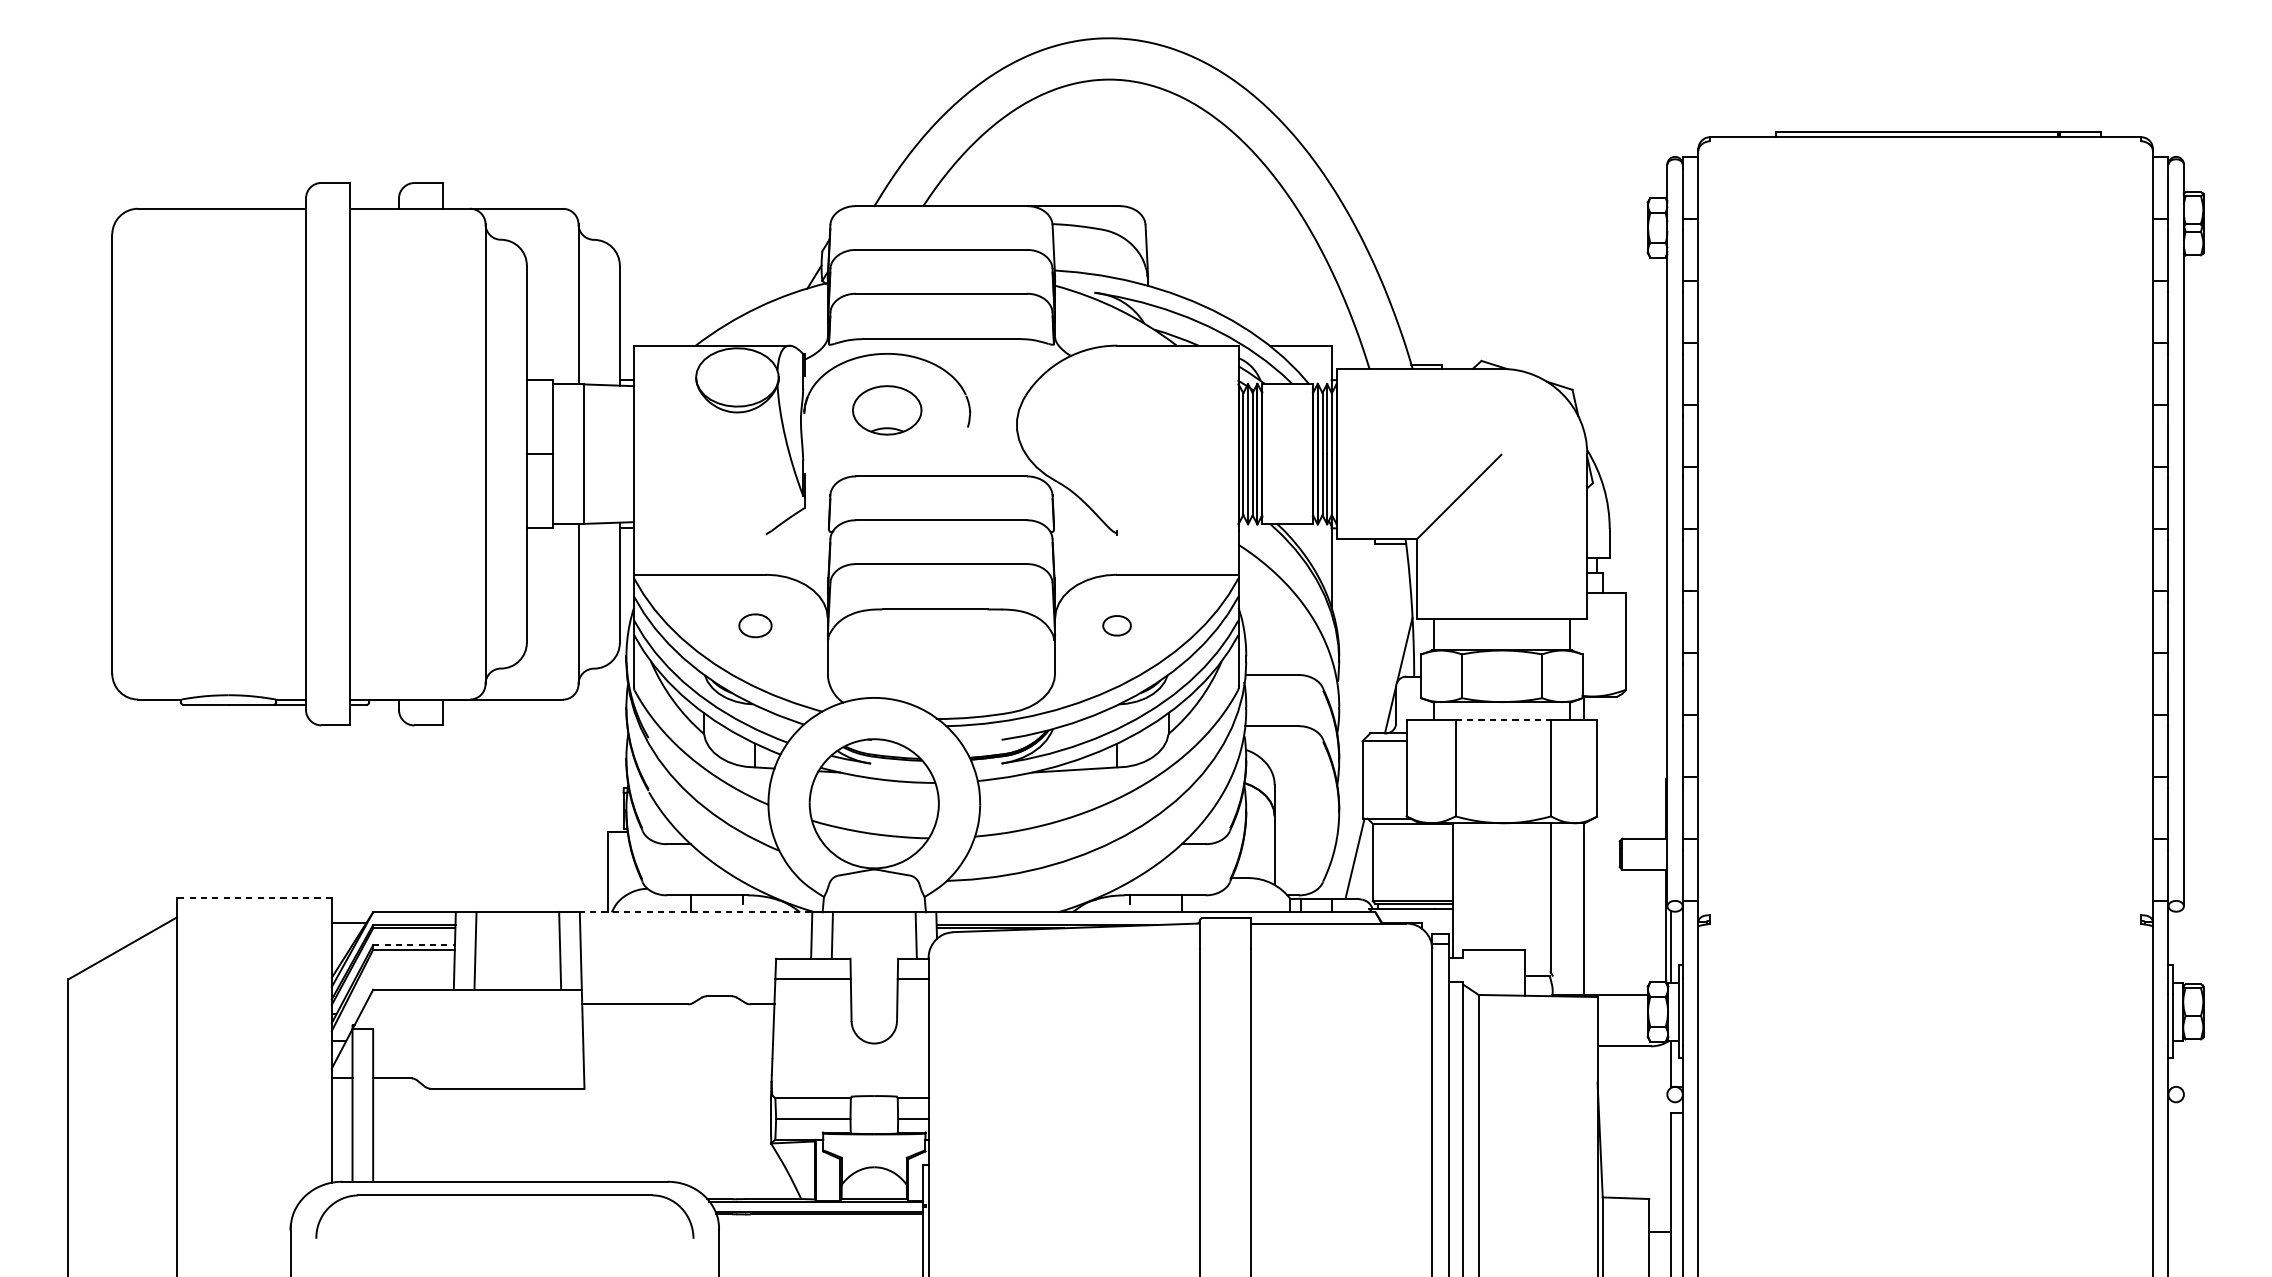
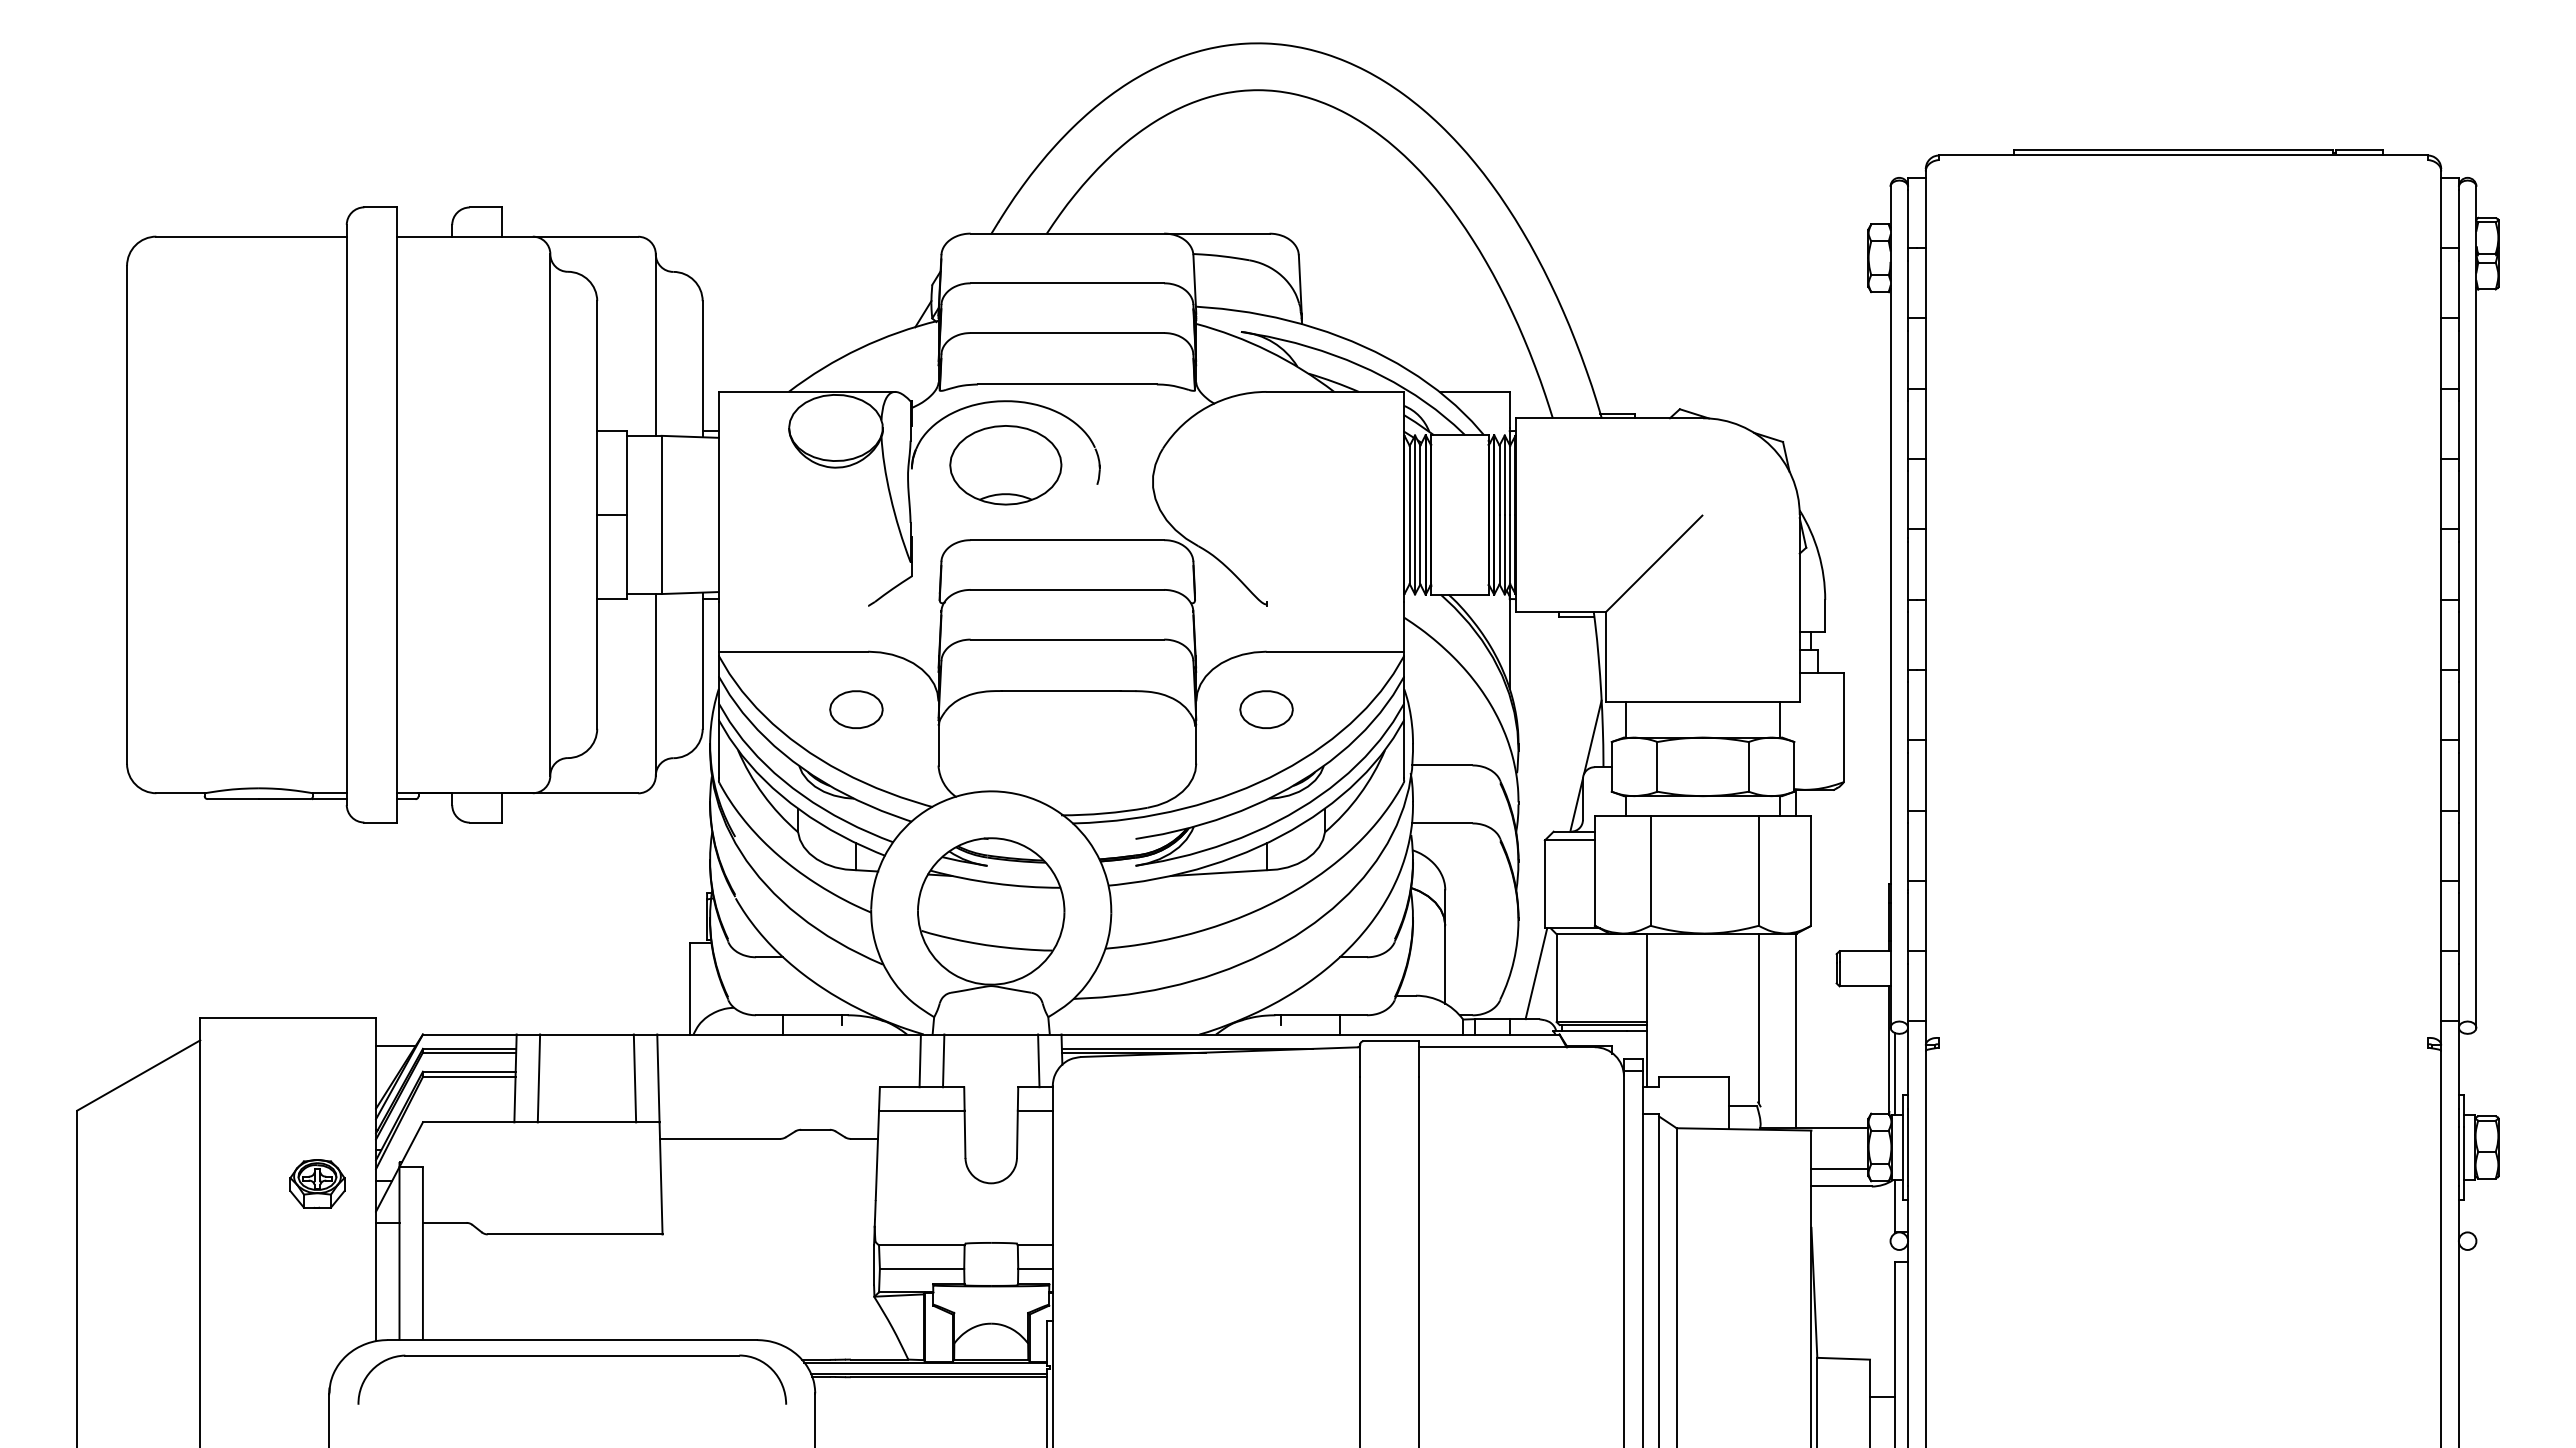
part: (886, 410) -> (1005, 465), size x1.43
part: (755, 625) -> (856, 709), size x1.43
part: (1117, 625) -> (1266, 709), size x1.67
line: (1504, 720) -> (1705, 816), dashed -> solid
line: (254, 898) -> (288, 1018), dashed -> solid
line: (695, 912) -> (788, 1034), dashed -> solid
line: (414, 944) -> (469, 1071), dashed -> solid
line: (1622, 1031) -> (1839, 1169), added
part: (280, 1043) -> (317, 1183), added

